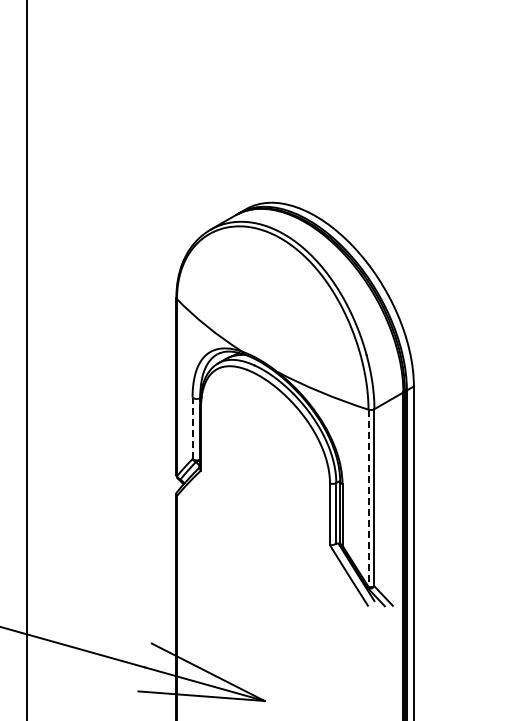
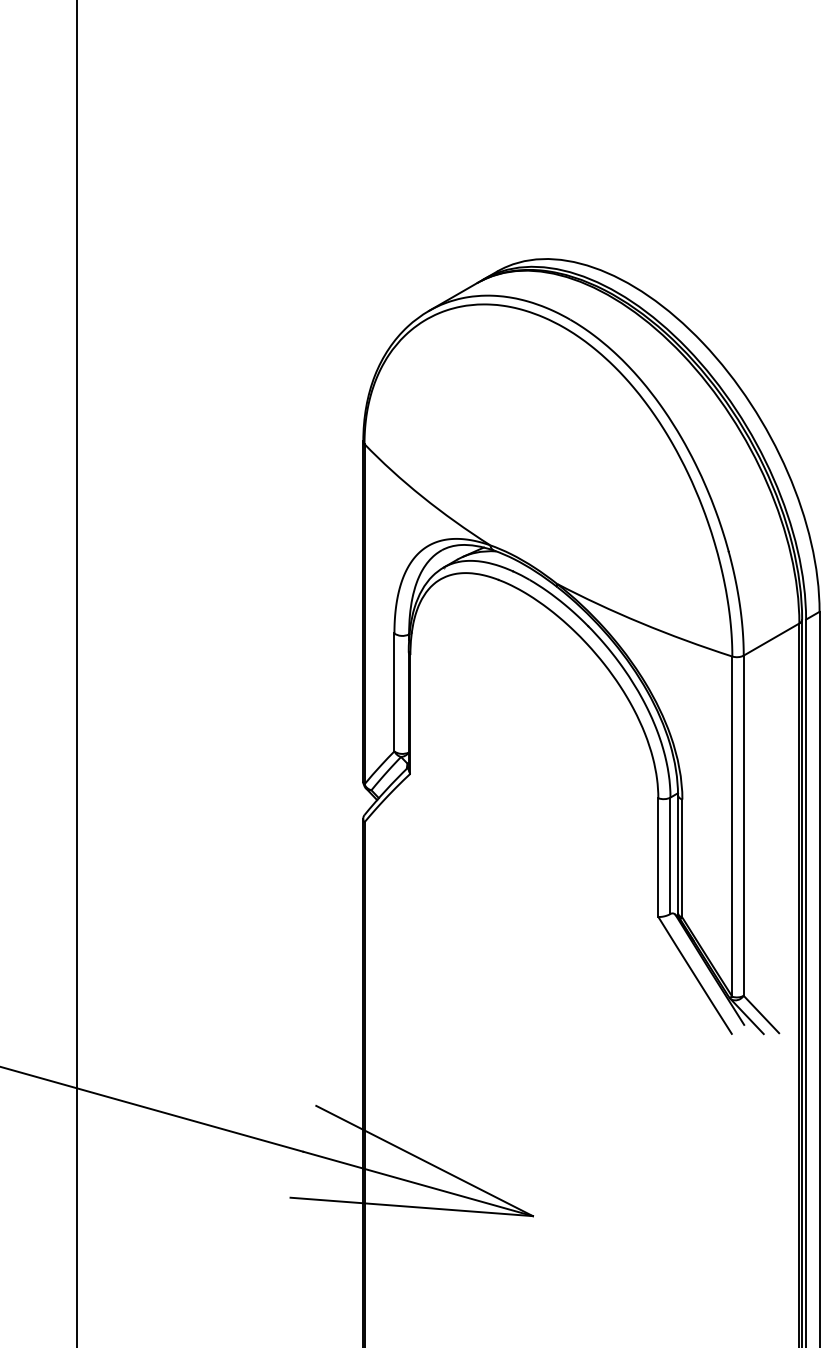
line: (192, 428) -> (394, 692), dashed -> solid
line: (368, 498) -> (732, 827), dashed -> solid

